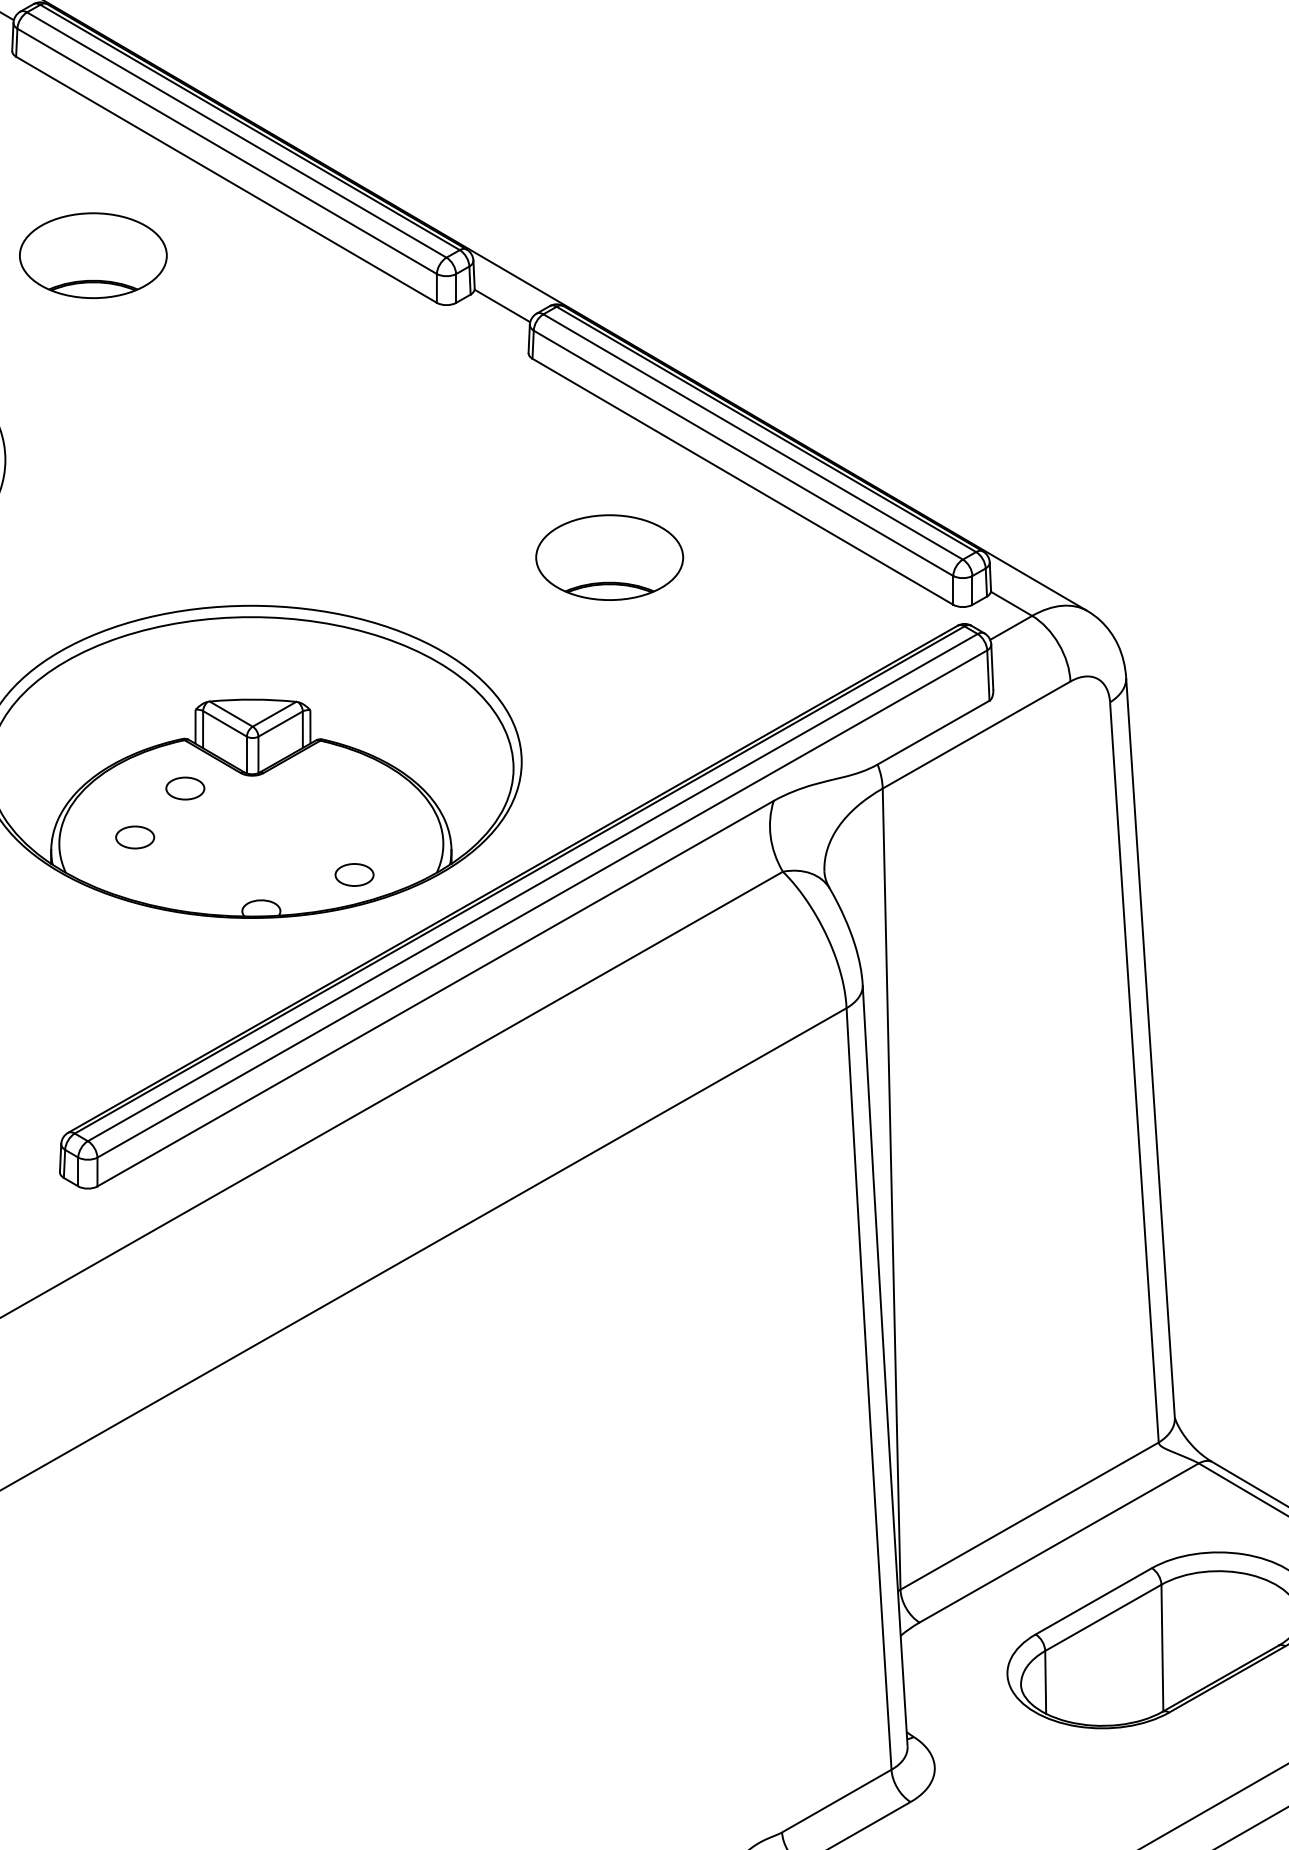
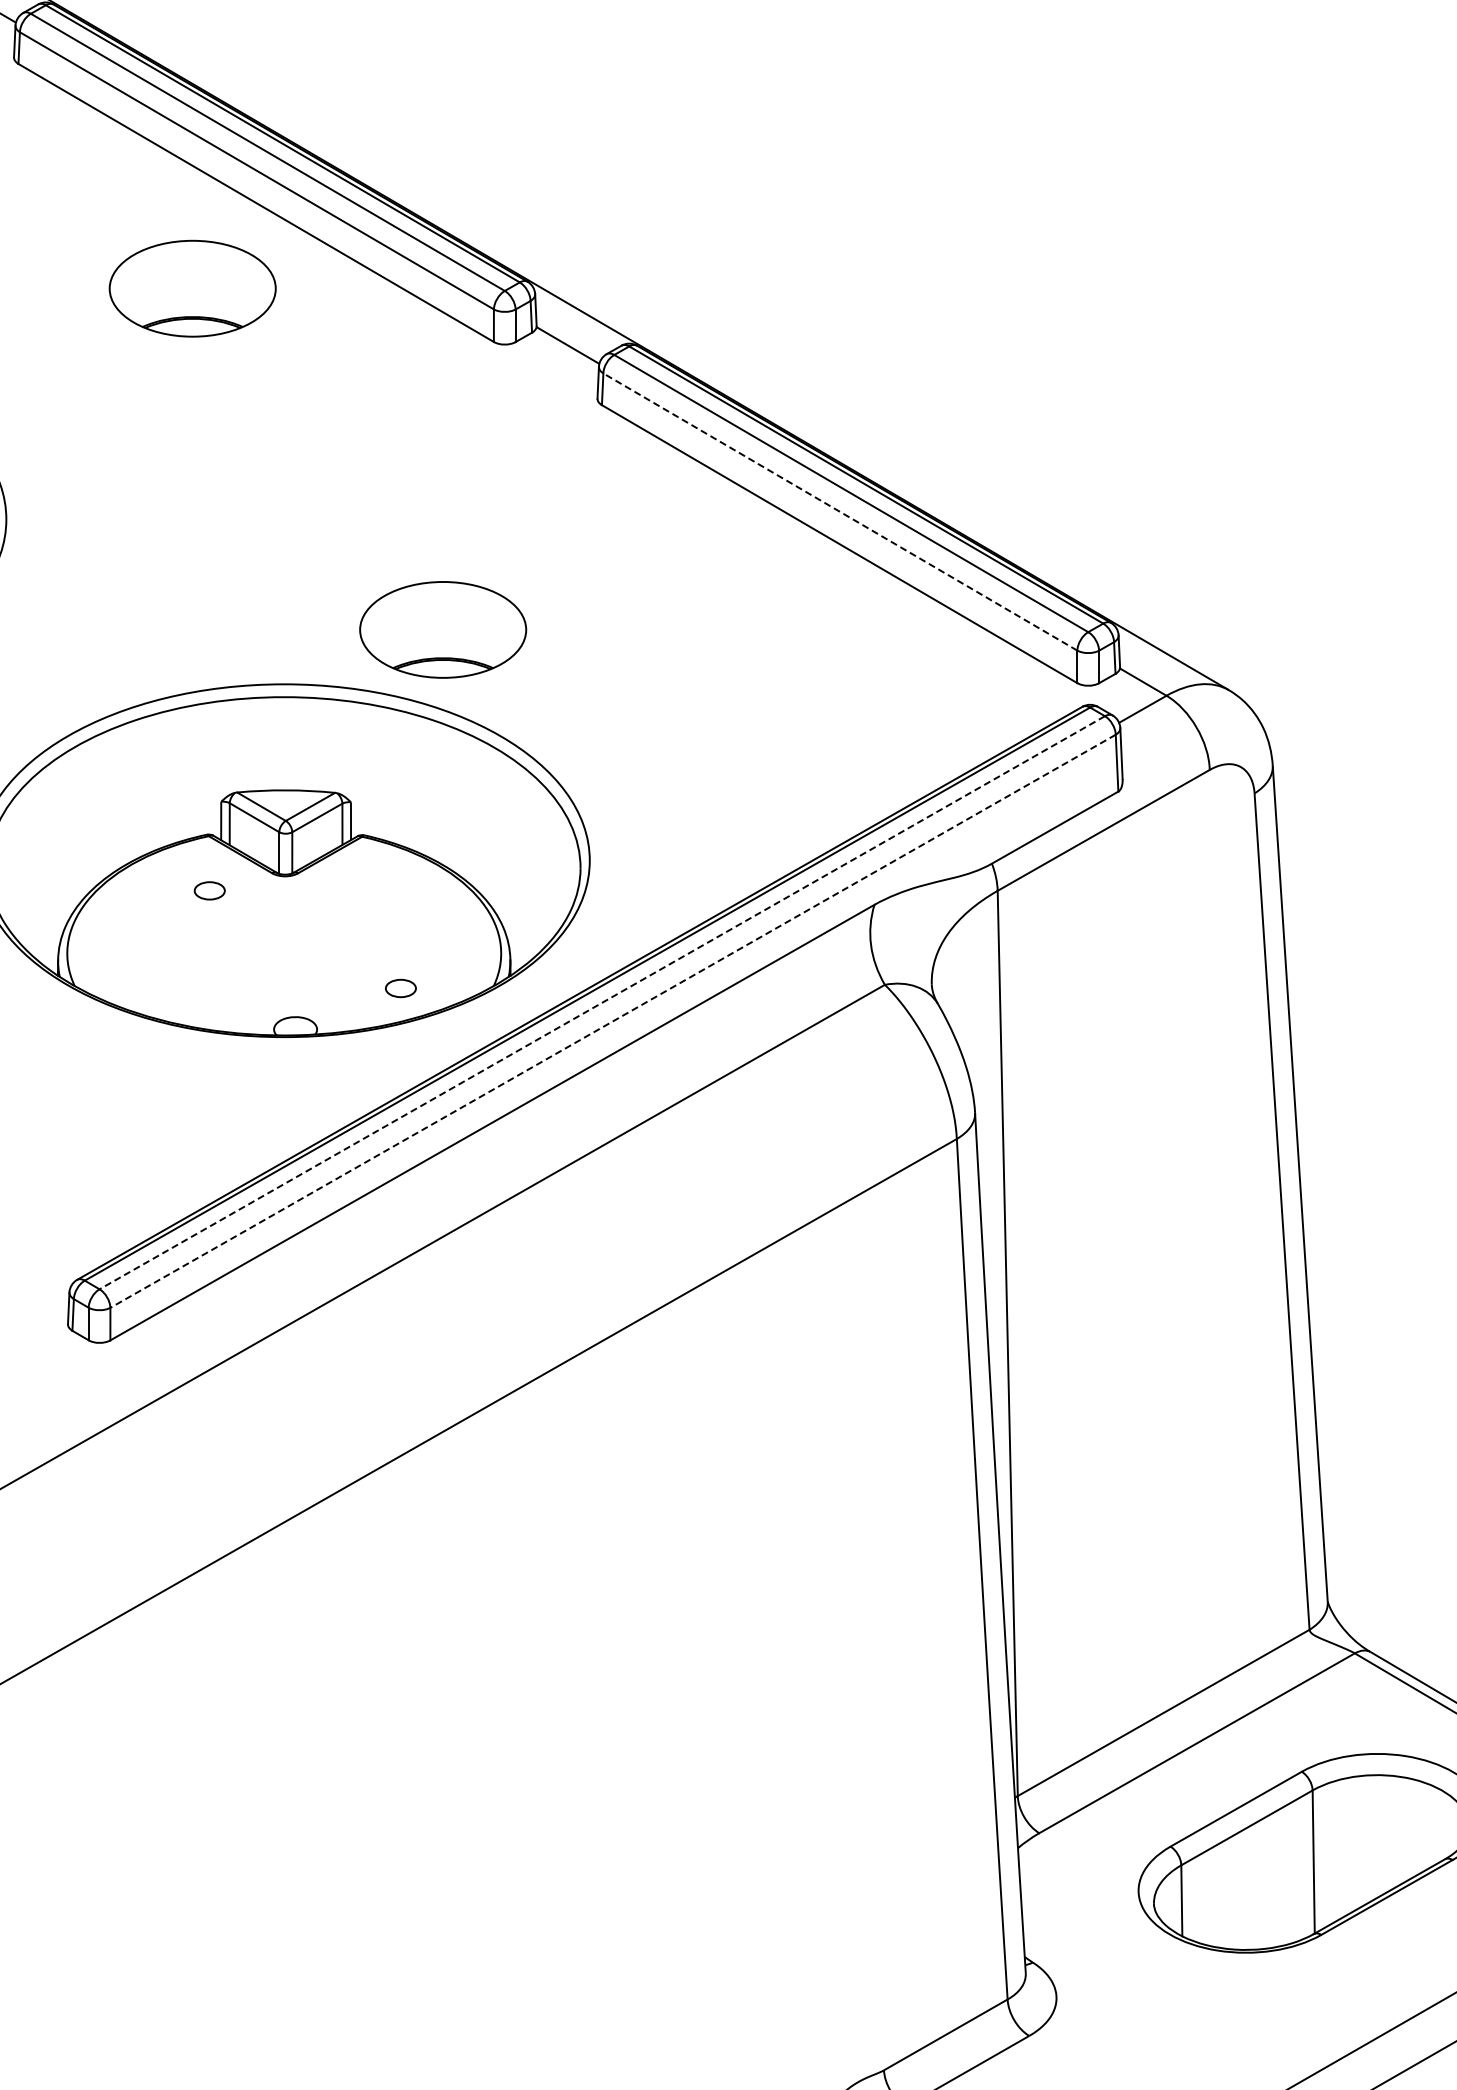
part: (93, 255) -> (192, 288), moved
line: (743, 453) -> (840, 512), solid -> dashed
part: (609, 557) -> (443, 629), moved
part: (185, 788) -> (209, 890), size x0.7
part: (134, 836) -> (152, 945), removed
part: (354, 874) -> (400, 988), size x0.7
line: (532, 887) -> (602, 1002), solid -> dashed
line: (542, 904) -> (613, 1021), solid -> dashed

